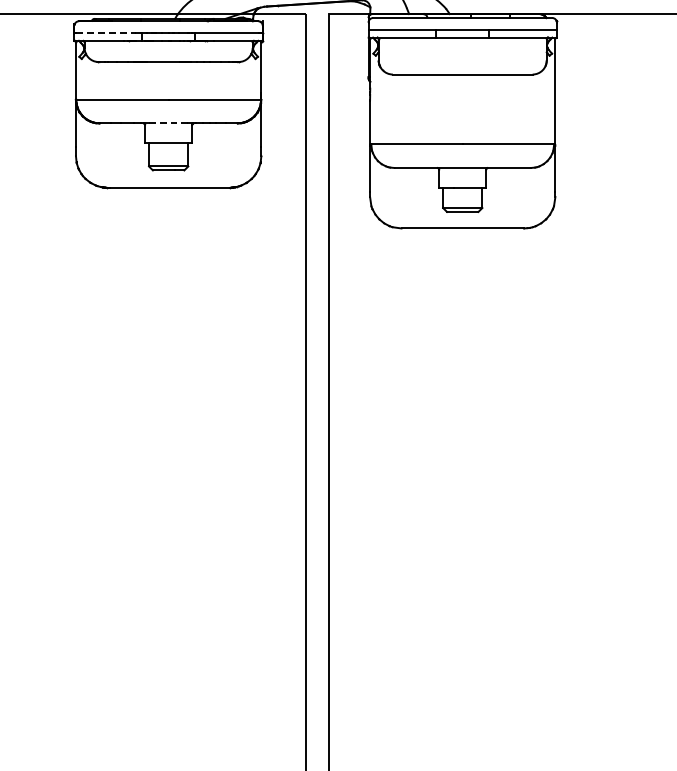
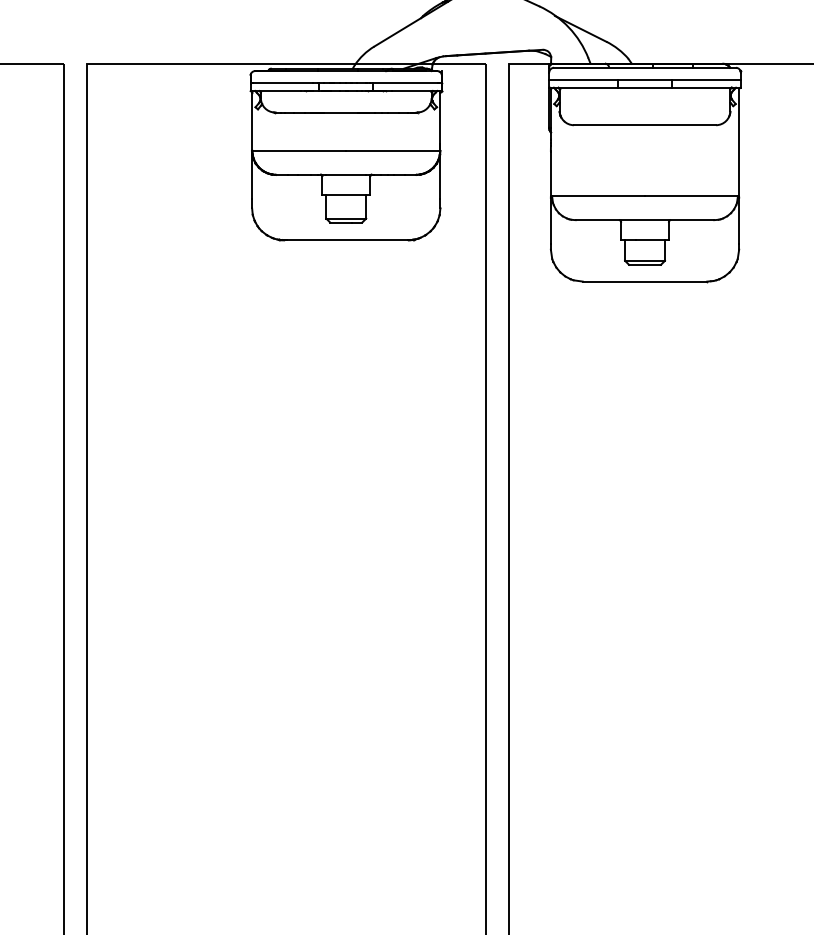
line: (106, 33) -> (283, 83), dashed -> solid
line: (168, 123) -> (346, 174), dashed -> solid

